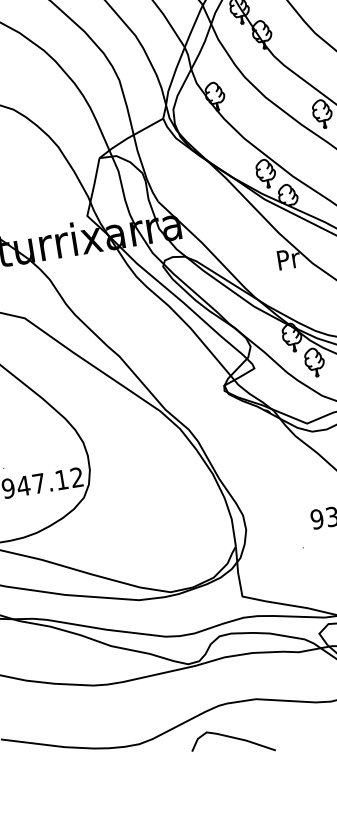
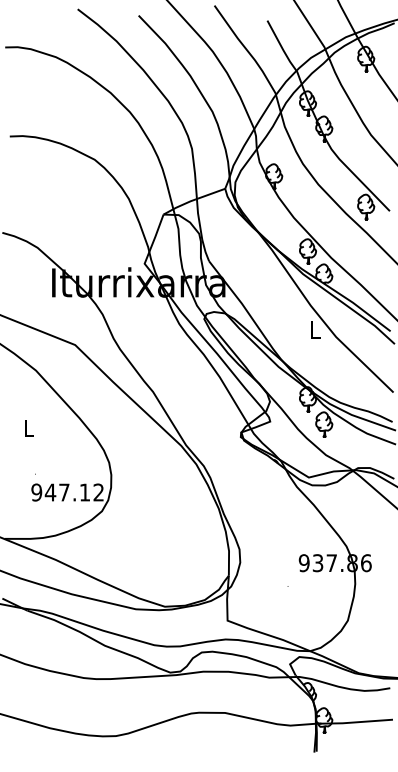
text: (289, 258) -> (316, 329), Pr -> L
curve: (232, 738) -> (198, 744), removed

